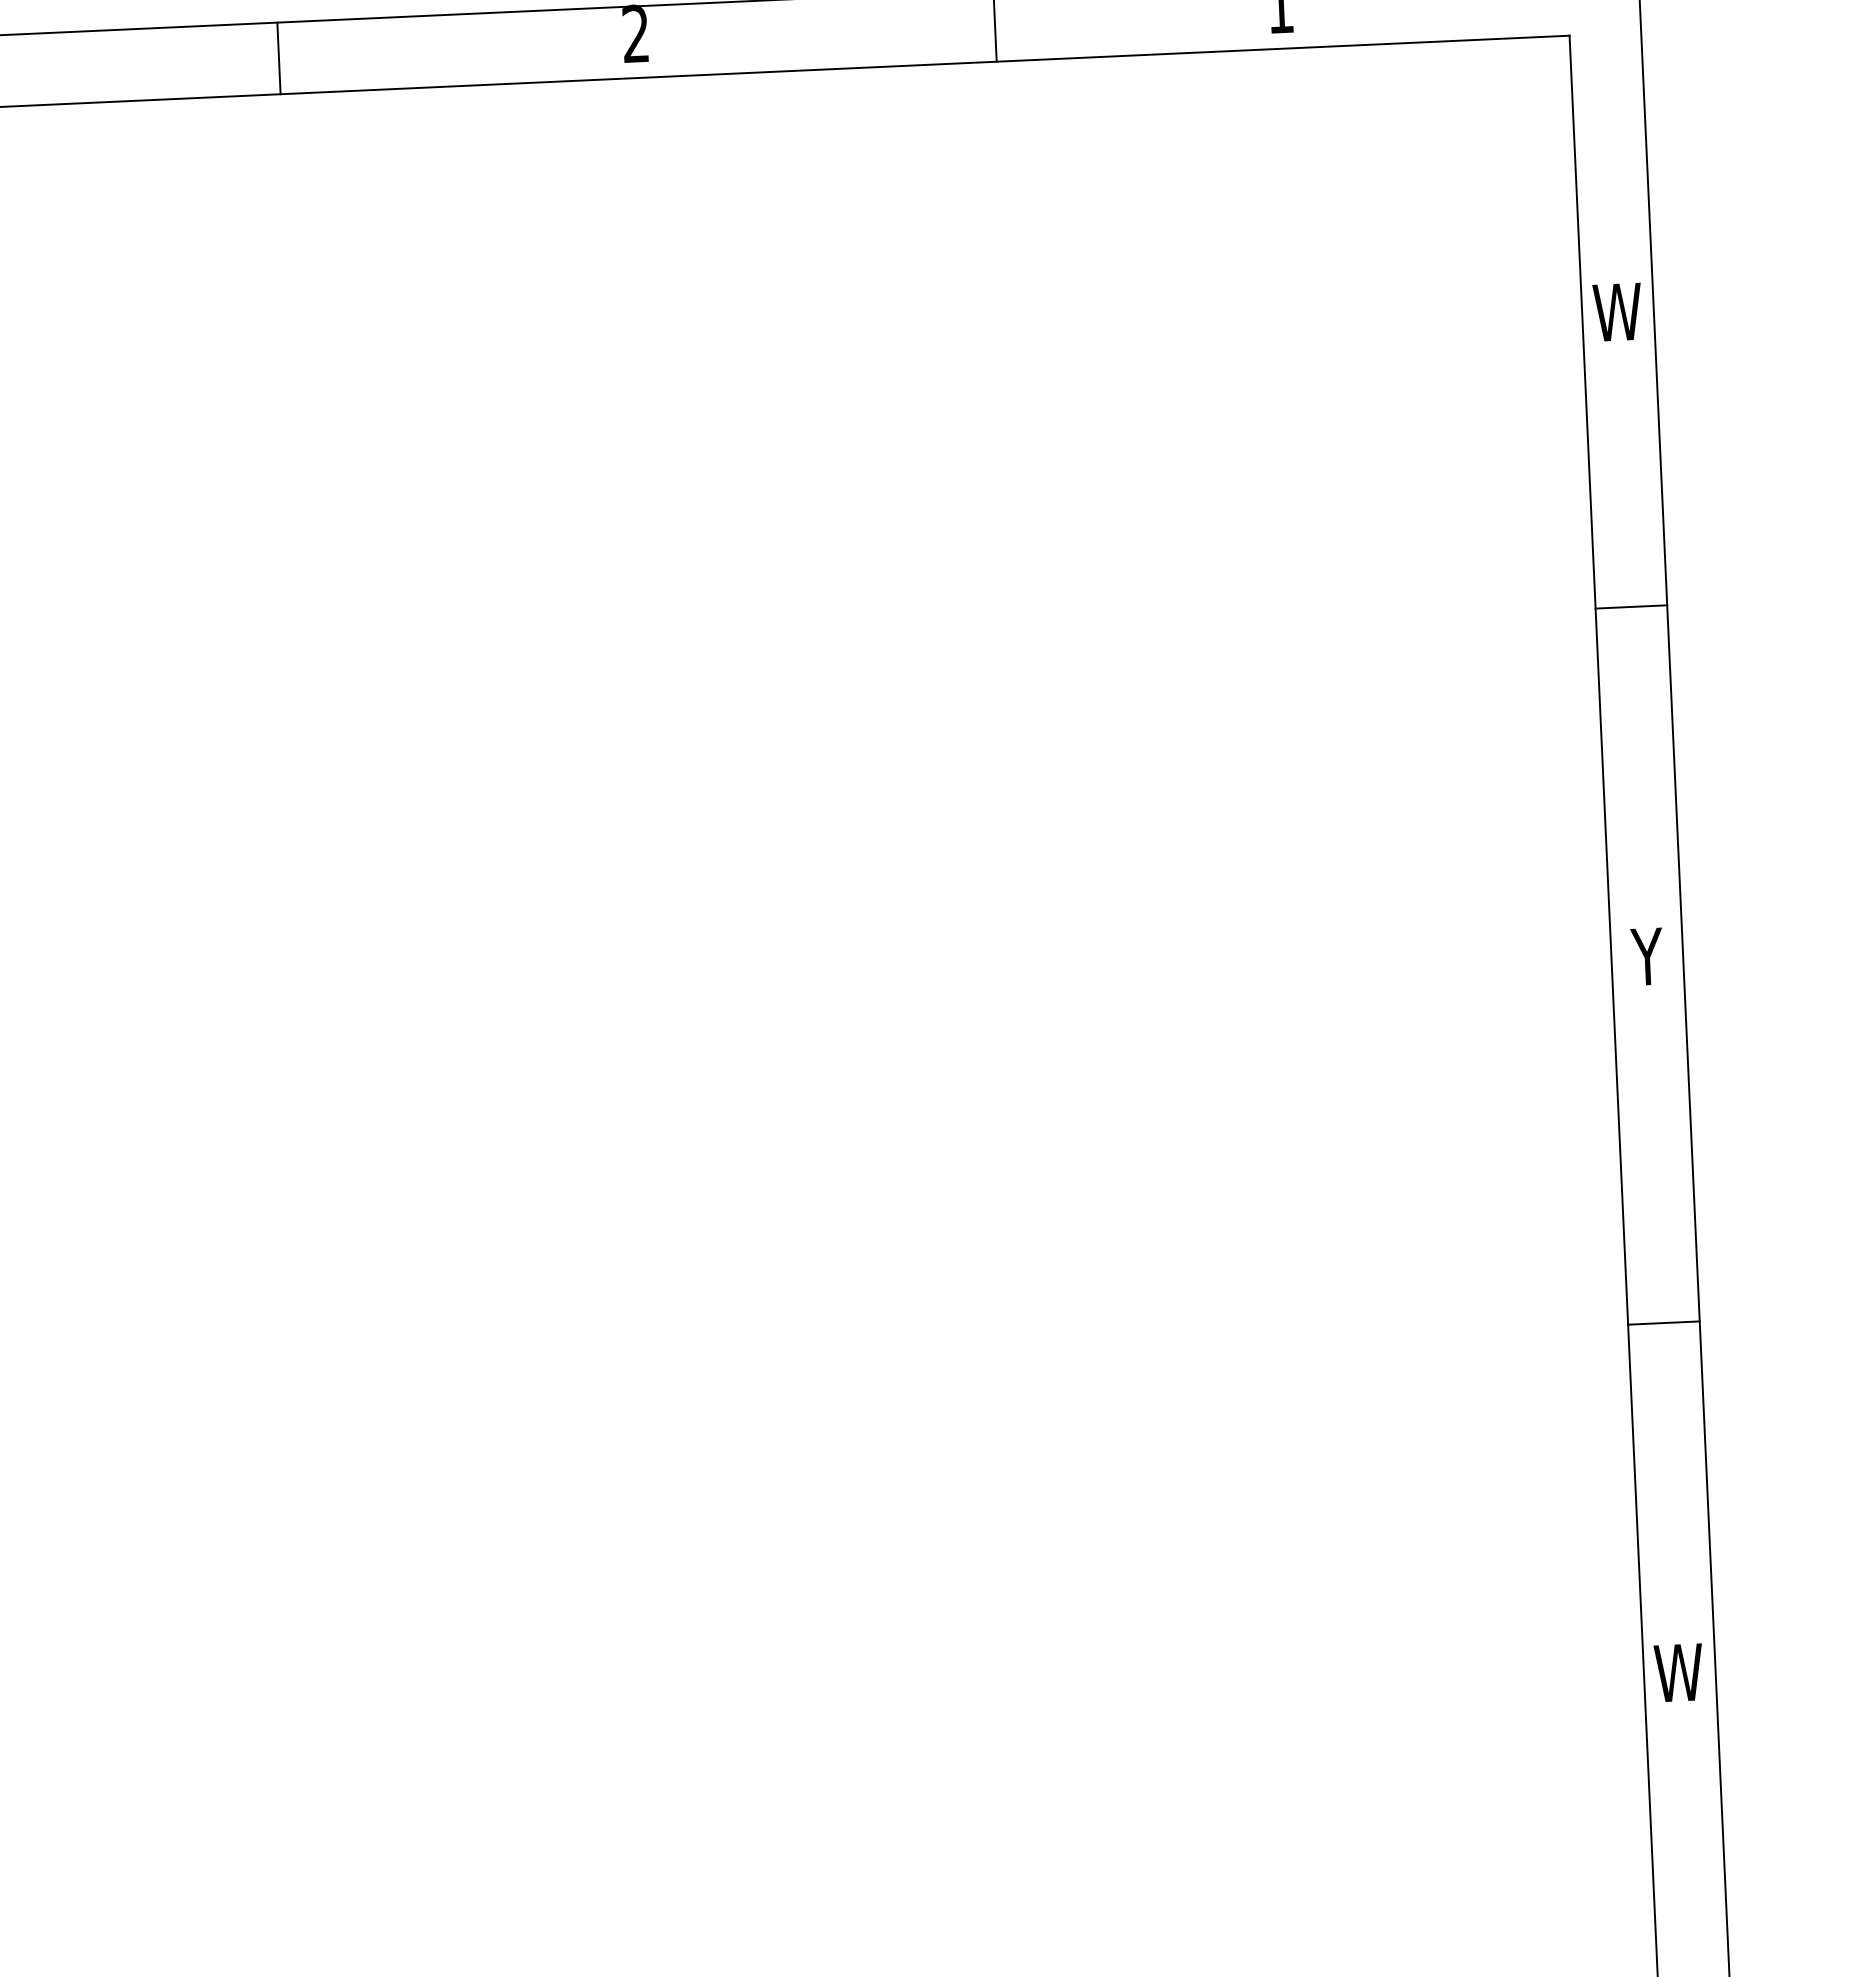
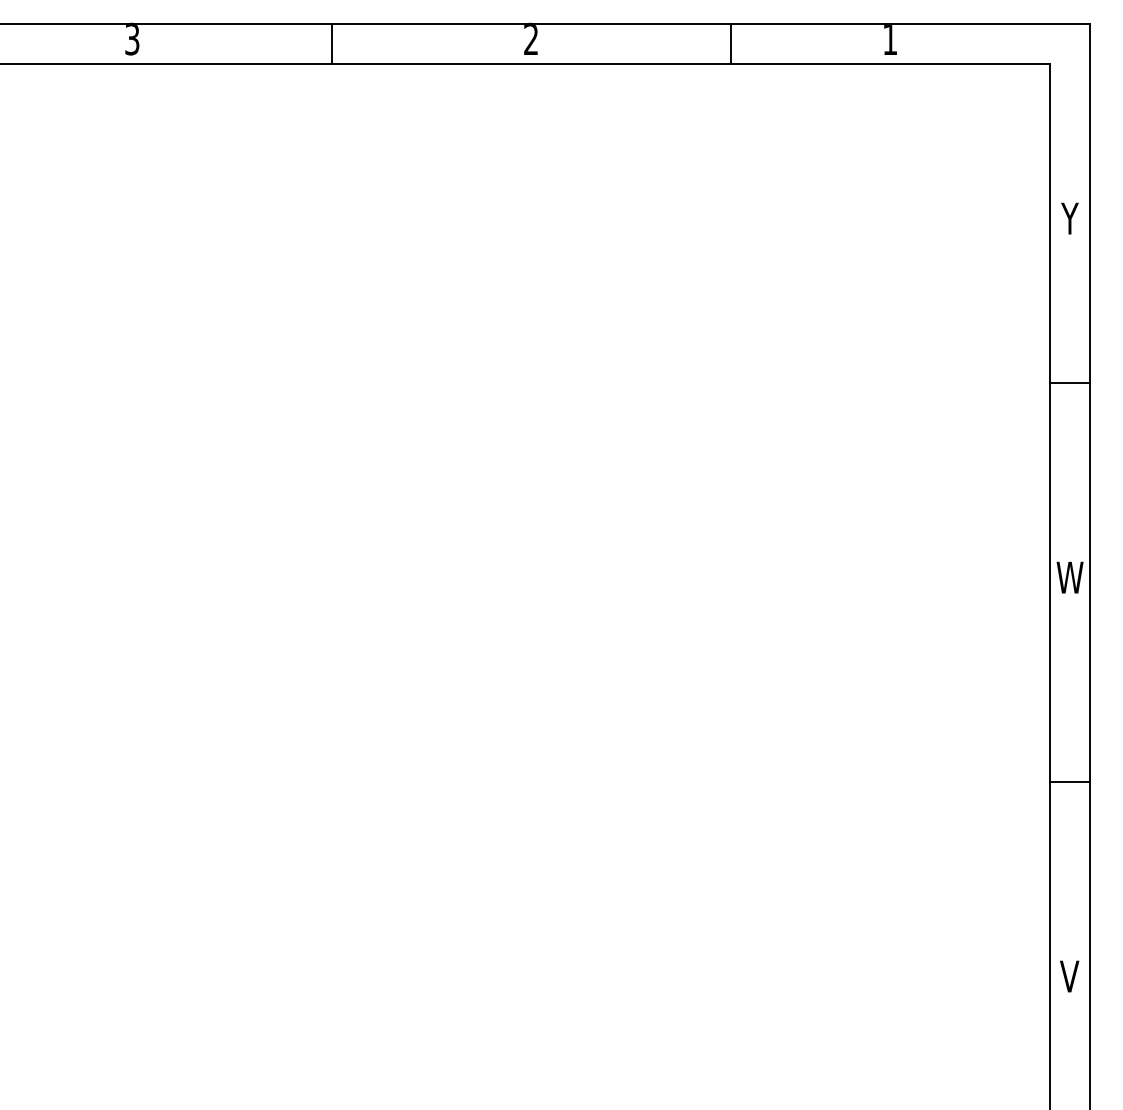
text: (1616, 312) -> (1069, 218), W -> Y
text: (1646, 956) -> (1069, 577), Y -> W
text: (1678, 1672) -> (1069, 976), W -> V

